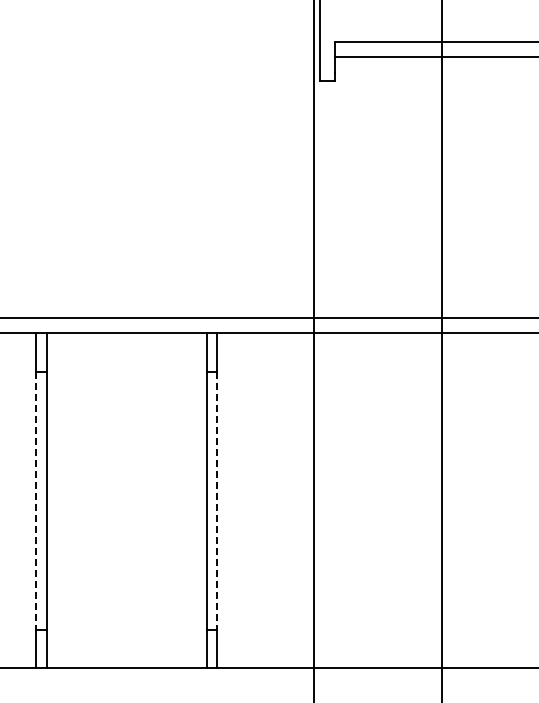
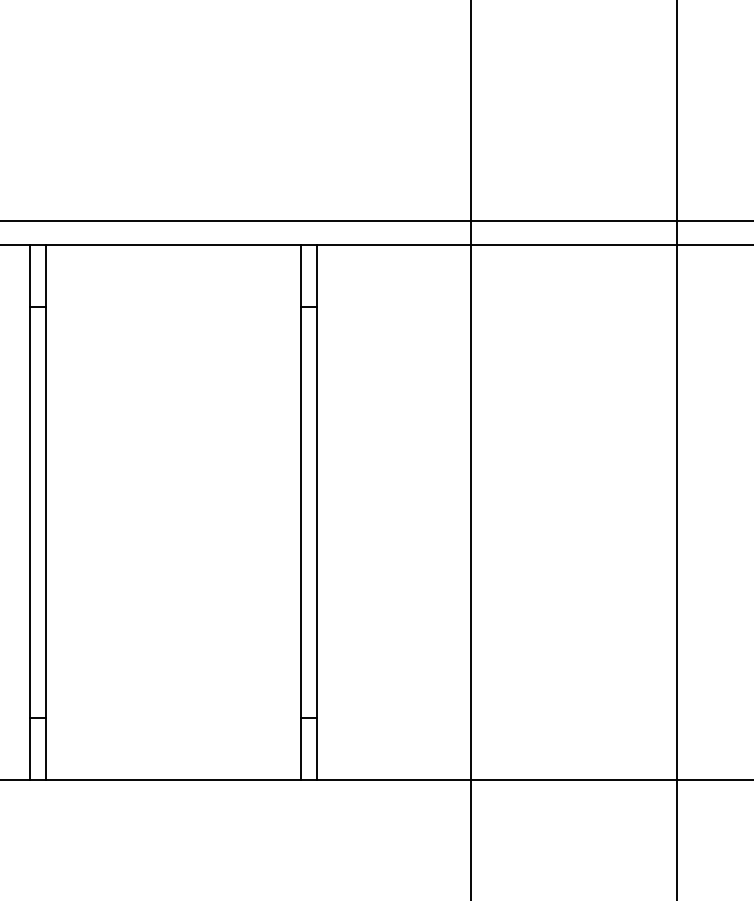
line: (36, 500) -> (29, 511), dashed -> solid
line: (216, 500) -> (316, 511), dashed -> solid

